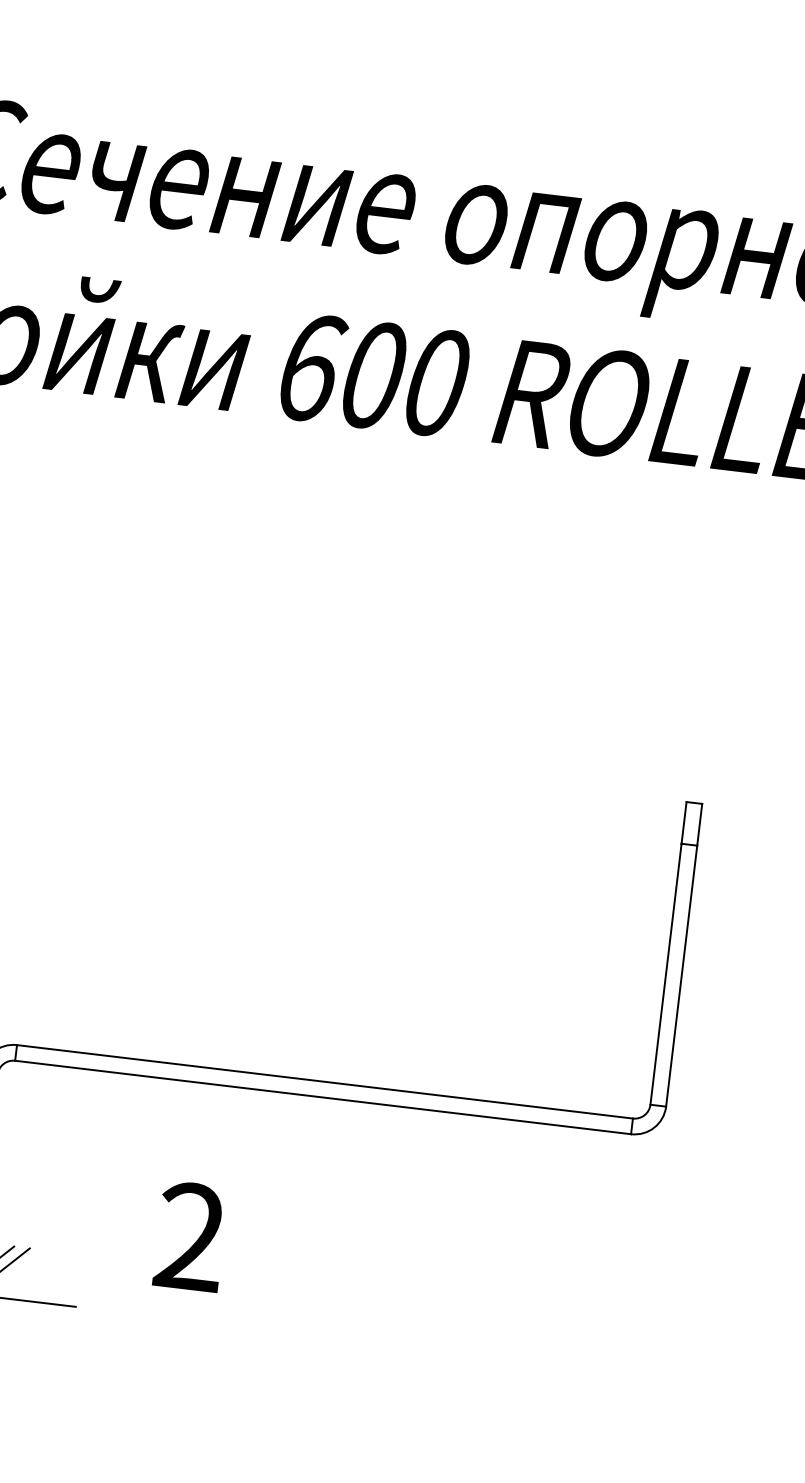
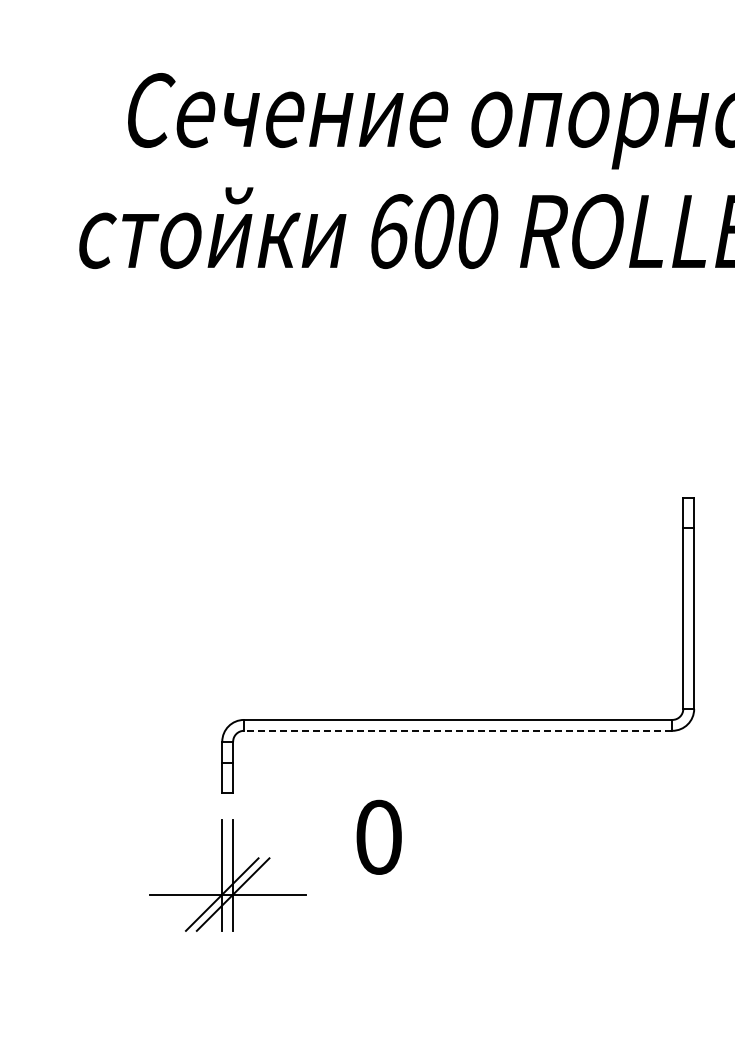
line: (322, 1096) -> (457, 730), solid -> dashed
text: (190, 1235) -> (378, 836), 2 -> 0

